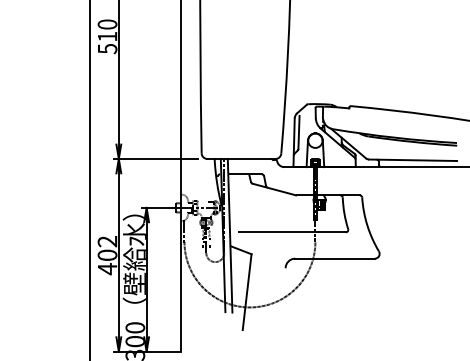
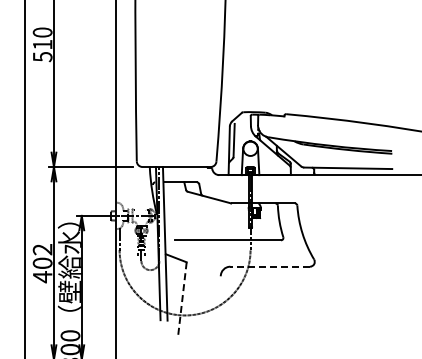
line: (335, 258) -> (270, 266), solid -> dashed
line: (247, 292) -> (182, 300), solid -> dashed

